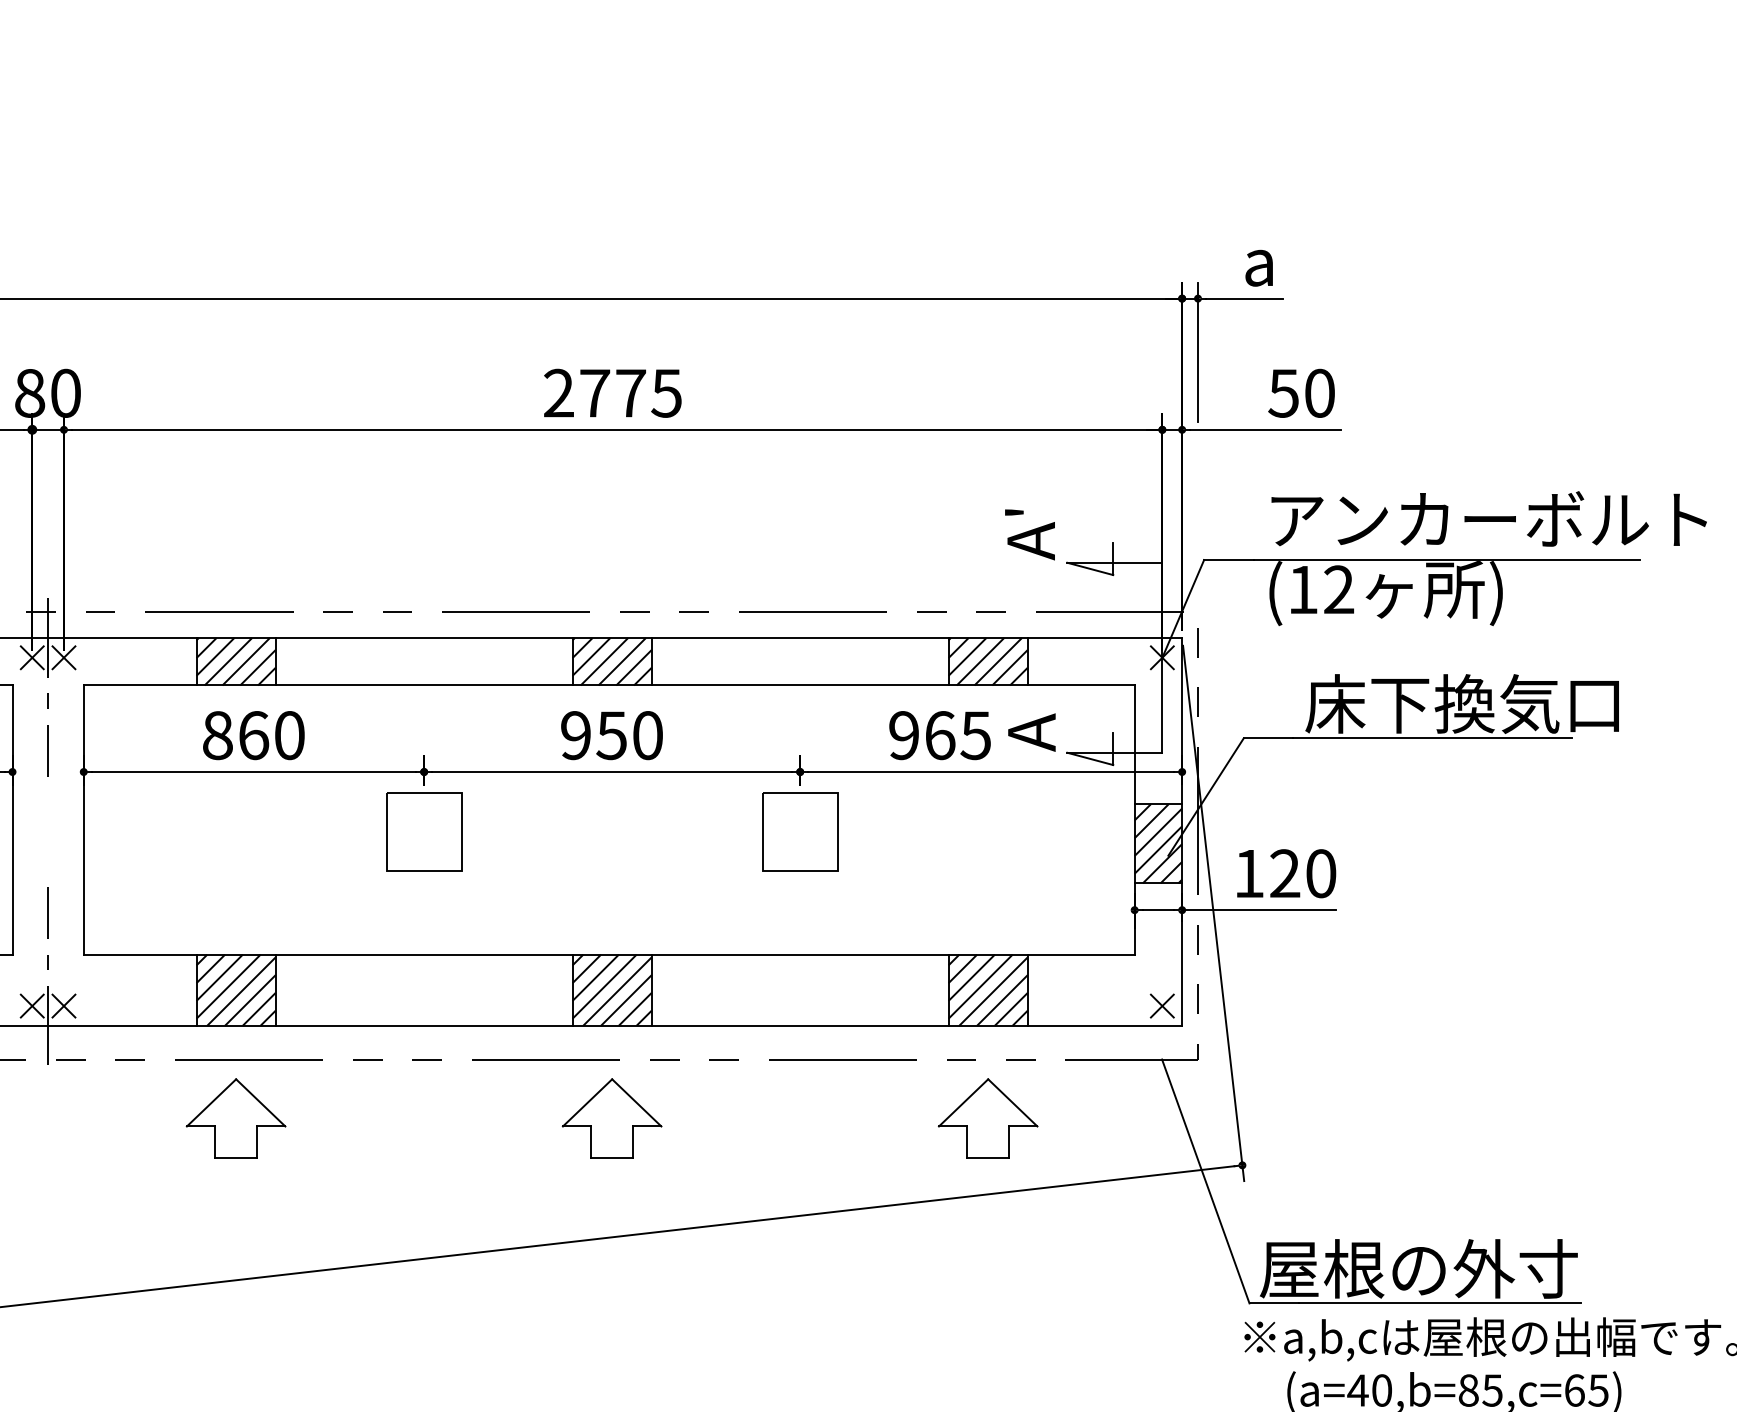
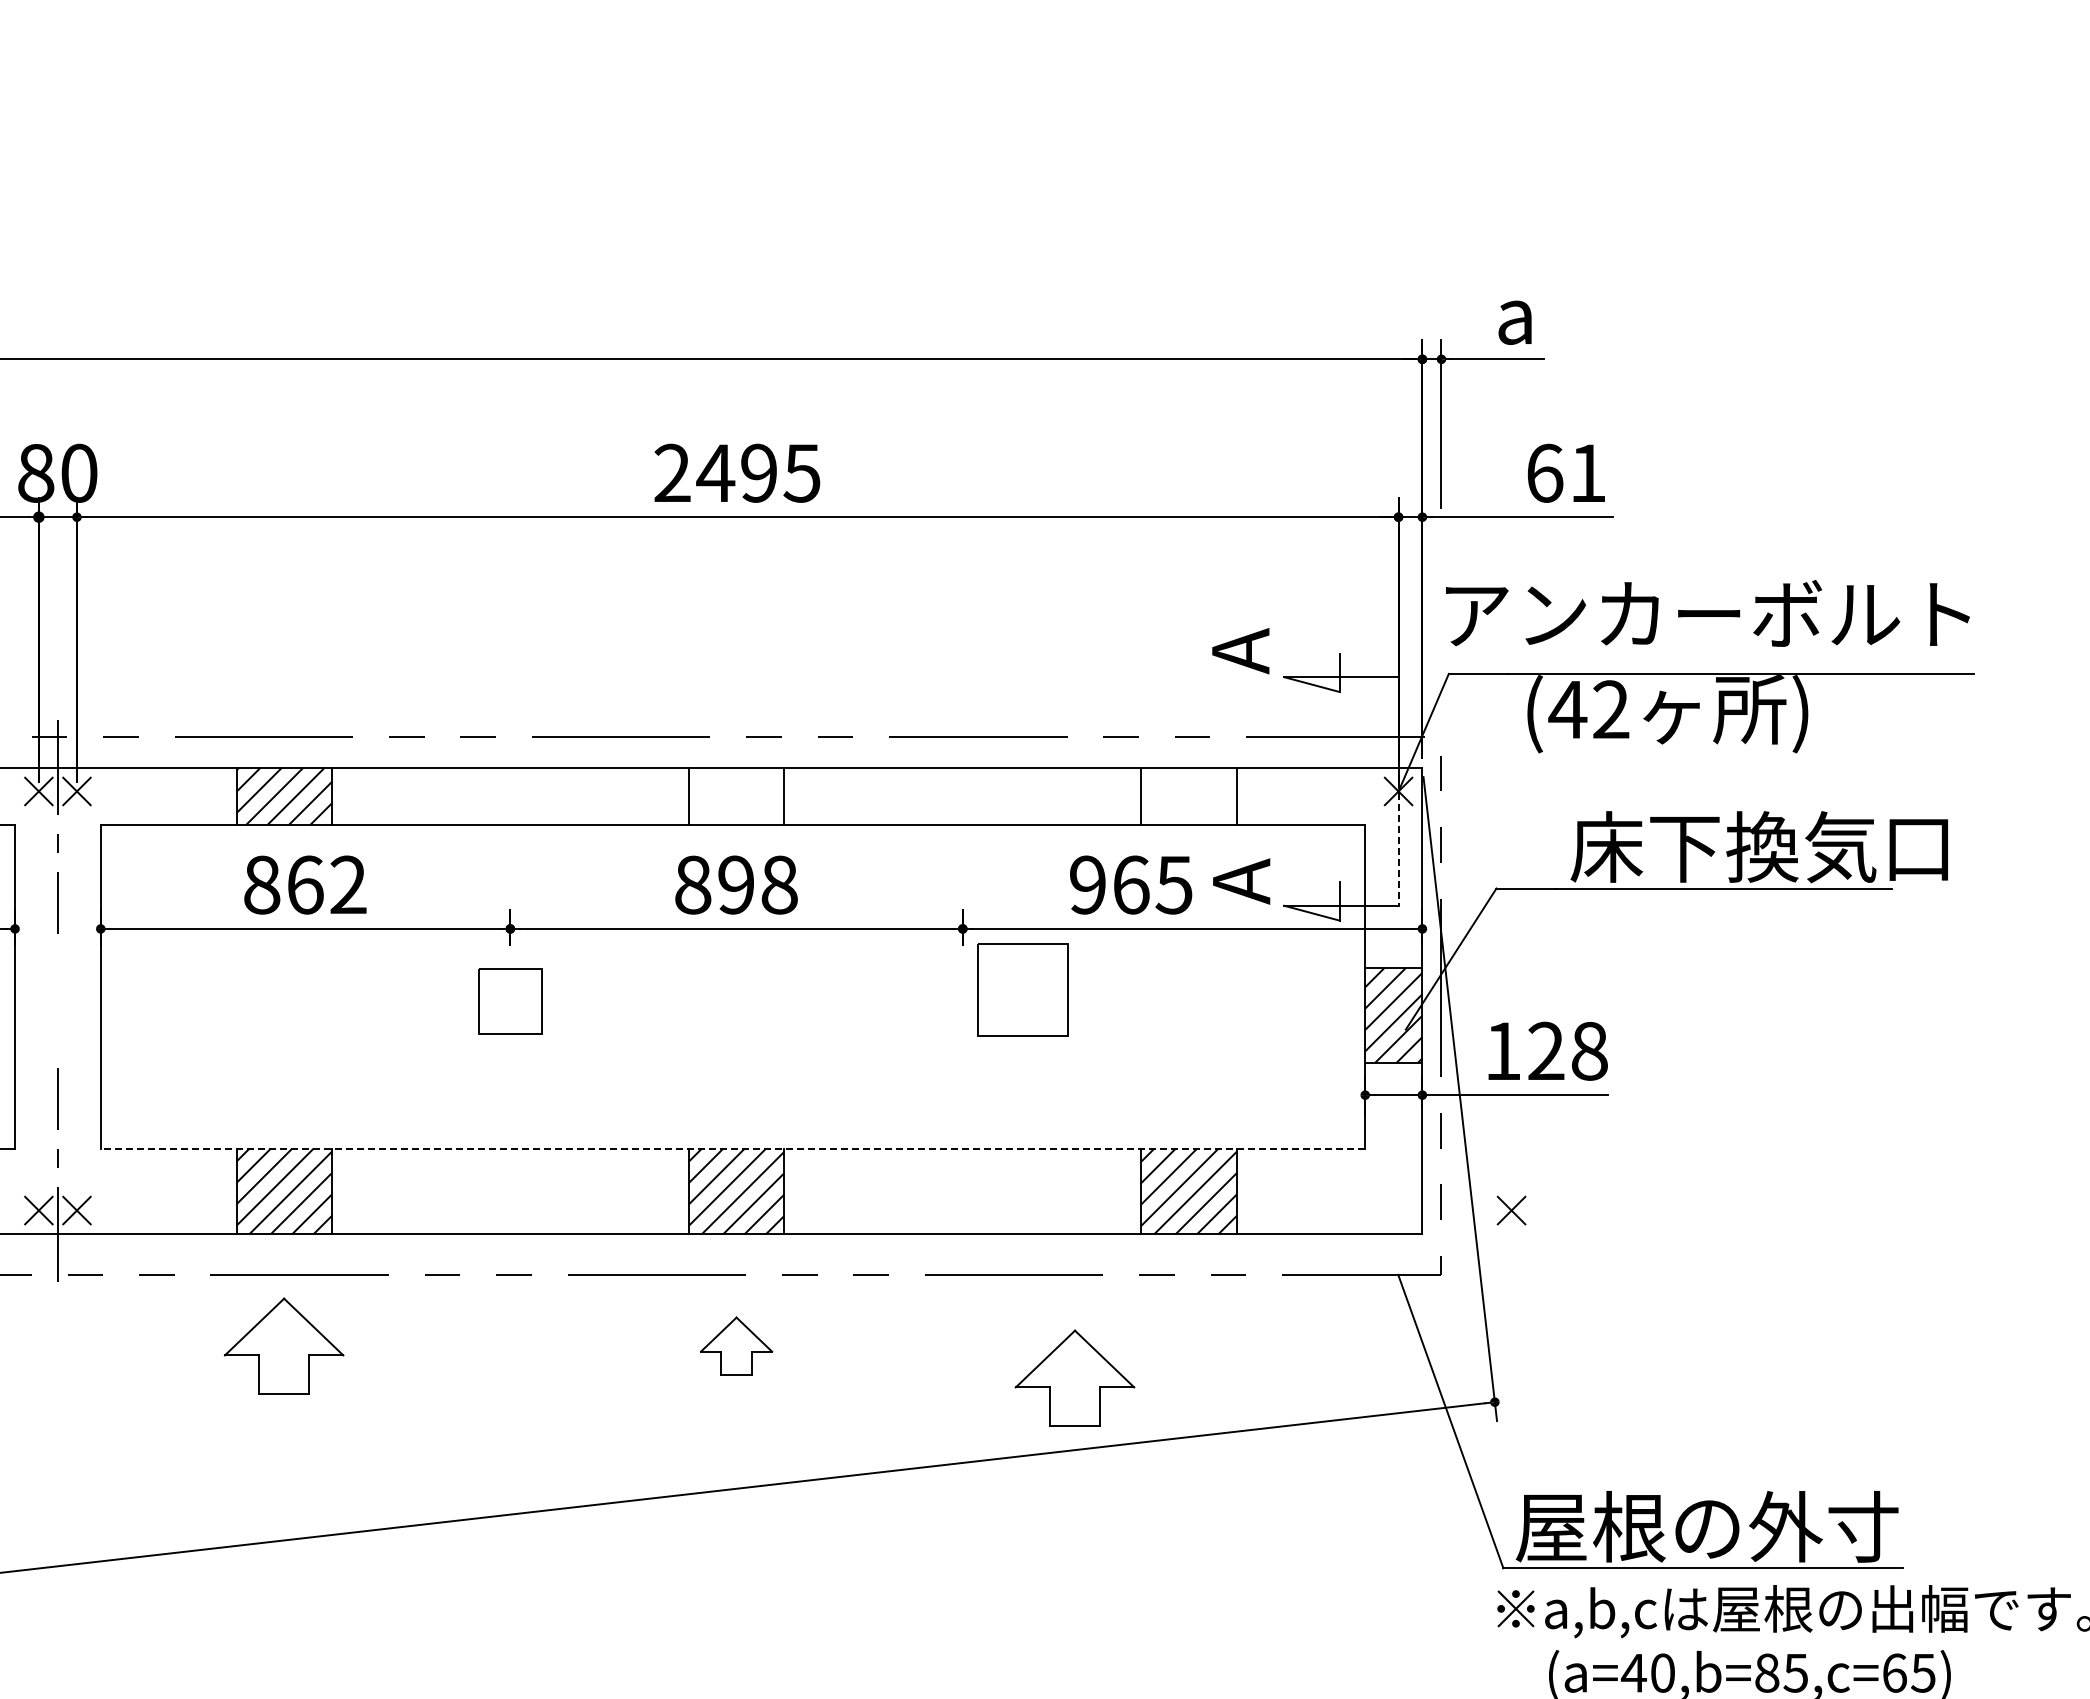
text: (612, 392) -> (736, 472), 2775 -> 2495
text: (1301, 392) -> (1565, 472), 50 -> 61
text: (1014, 512) -> (1220, 616), A' -> A
text: (1488, 519) -> (1707, 613), moved
text: (1302, 589) -> (1567, 709), (12 -> (42
hatch: (612, 661) -> (736, 795), removed
hatch: (987, 661) -> (1188, 795), removed
line: (1162, 701) -> (1398, 843), solid -> dashed
text: (289, 735) -> (348, 884), 860 -> 862
text: (612, 735) -> (736, 884), 950 -> 898
part: (424, 831) -> (510, 1000), size x0.7
part: (799, 831) -> (1022, 989), moved
text: (1321, 873) -> (1589, 1050), 120 -> 128
line: (608, 954) -> (732, 1148), solid -> dashed
part: (1162, 1006) -> (1511, 1210), moved
part: (612, 1118) -> (736, 1345), size x0.6
part: (987, 1118) -> (1074, 1377), moved

